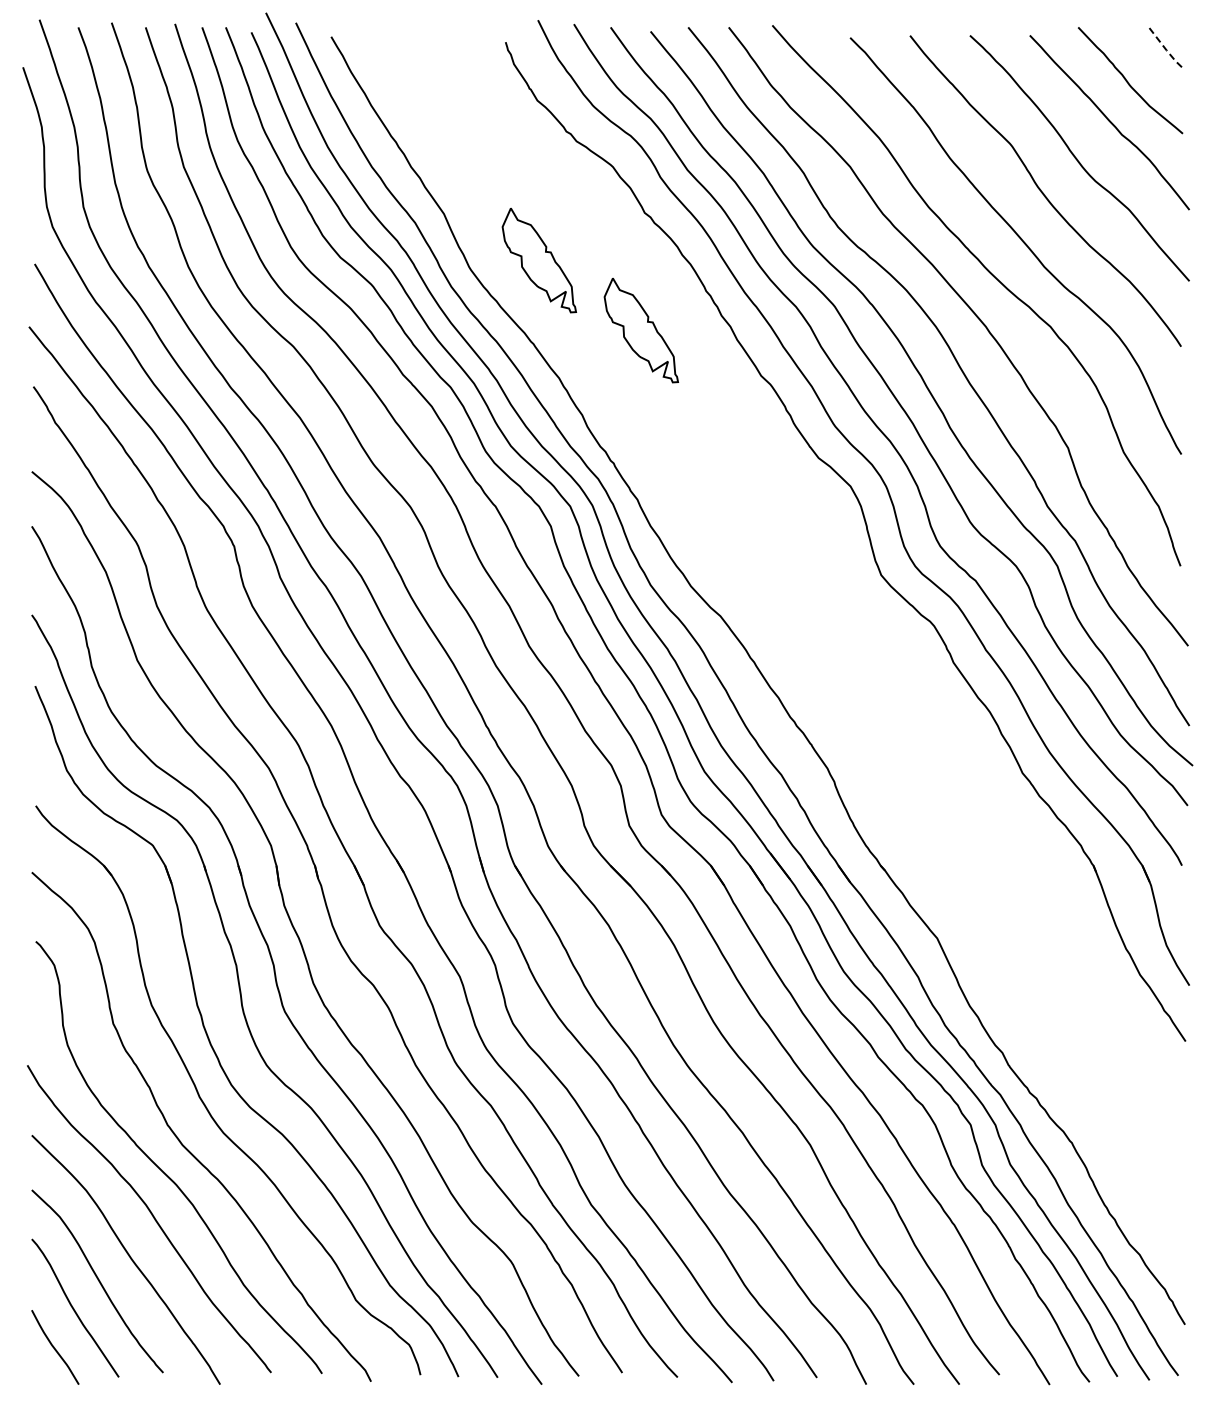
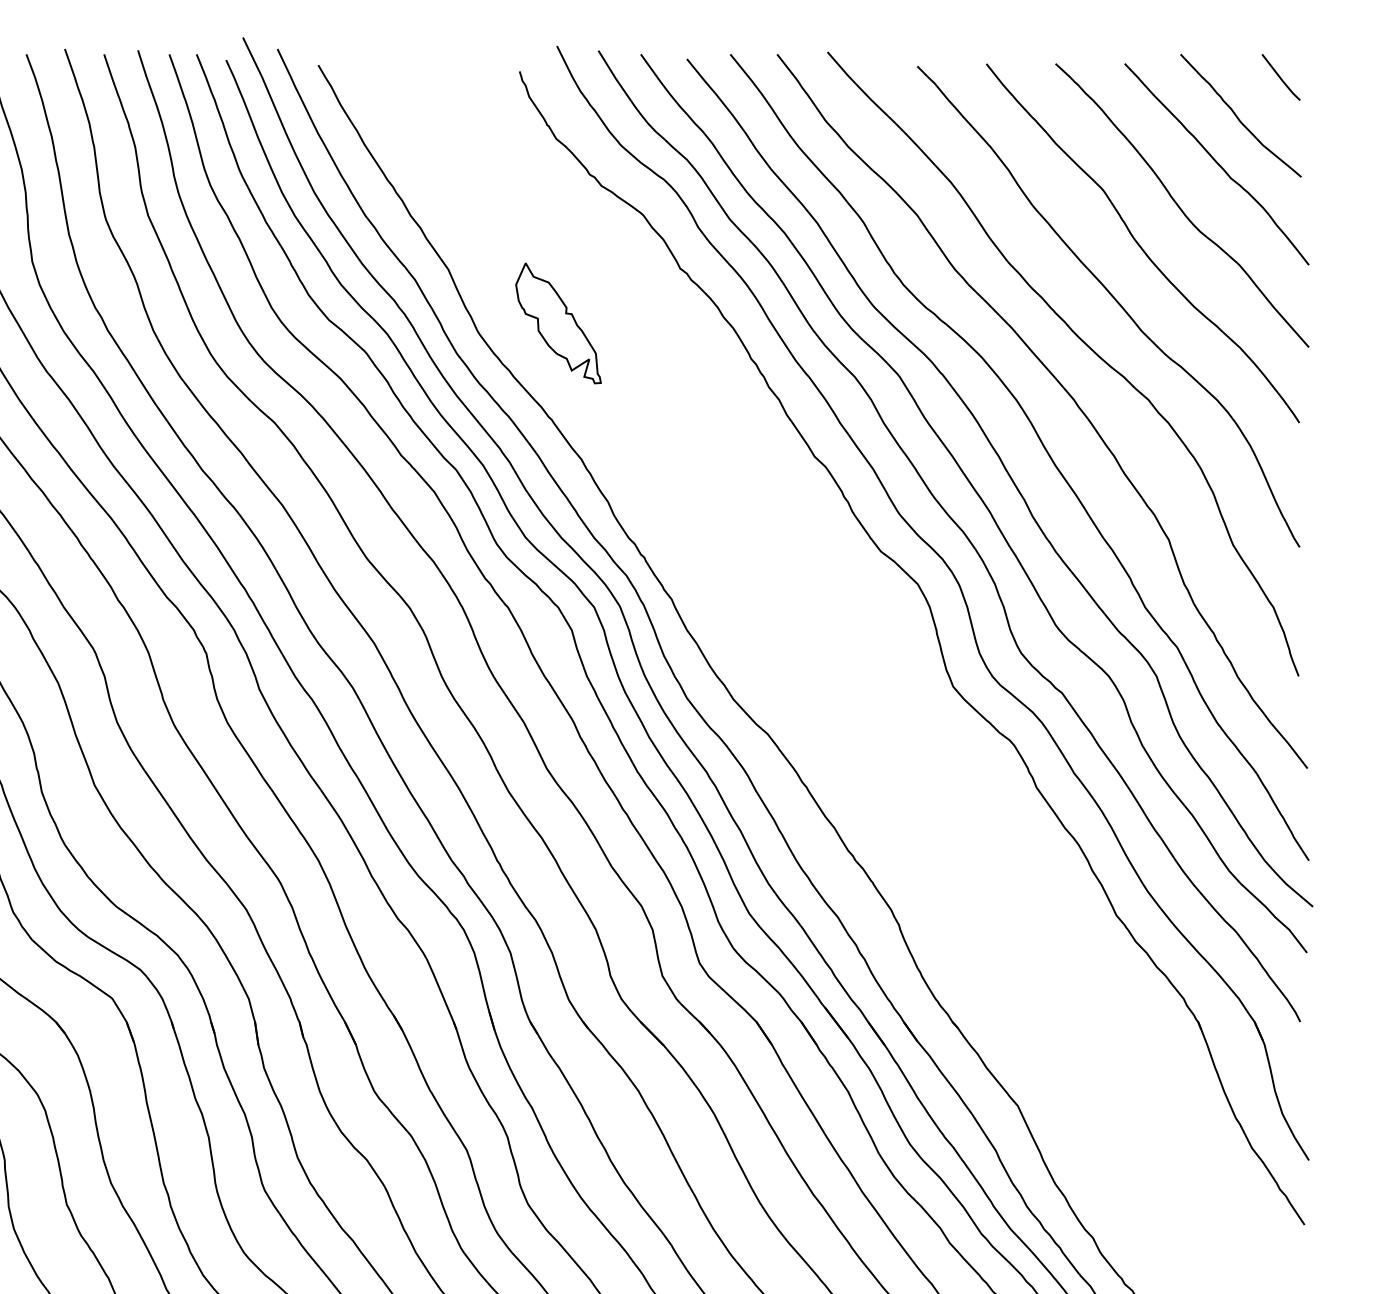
line: (1165, 48) -> (1281, 78), dashed -> solid
part: (641, 330) -> (676, 404), removed

